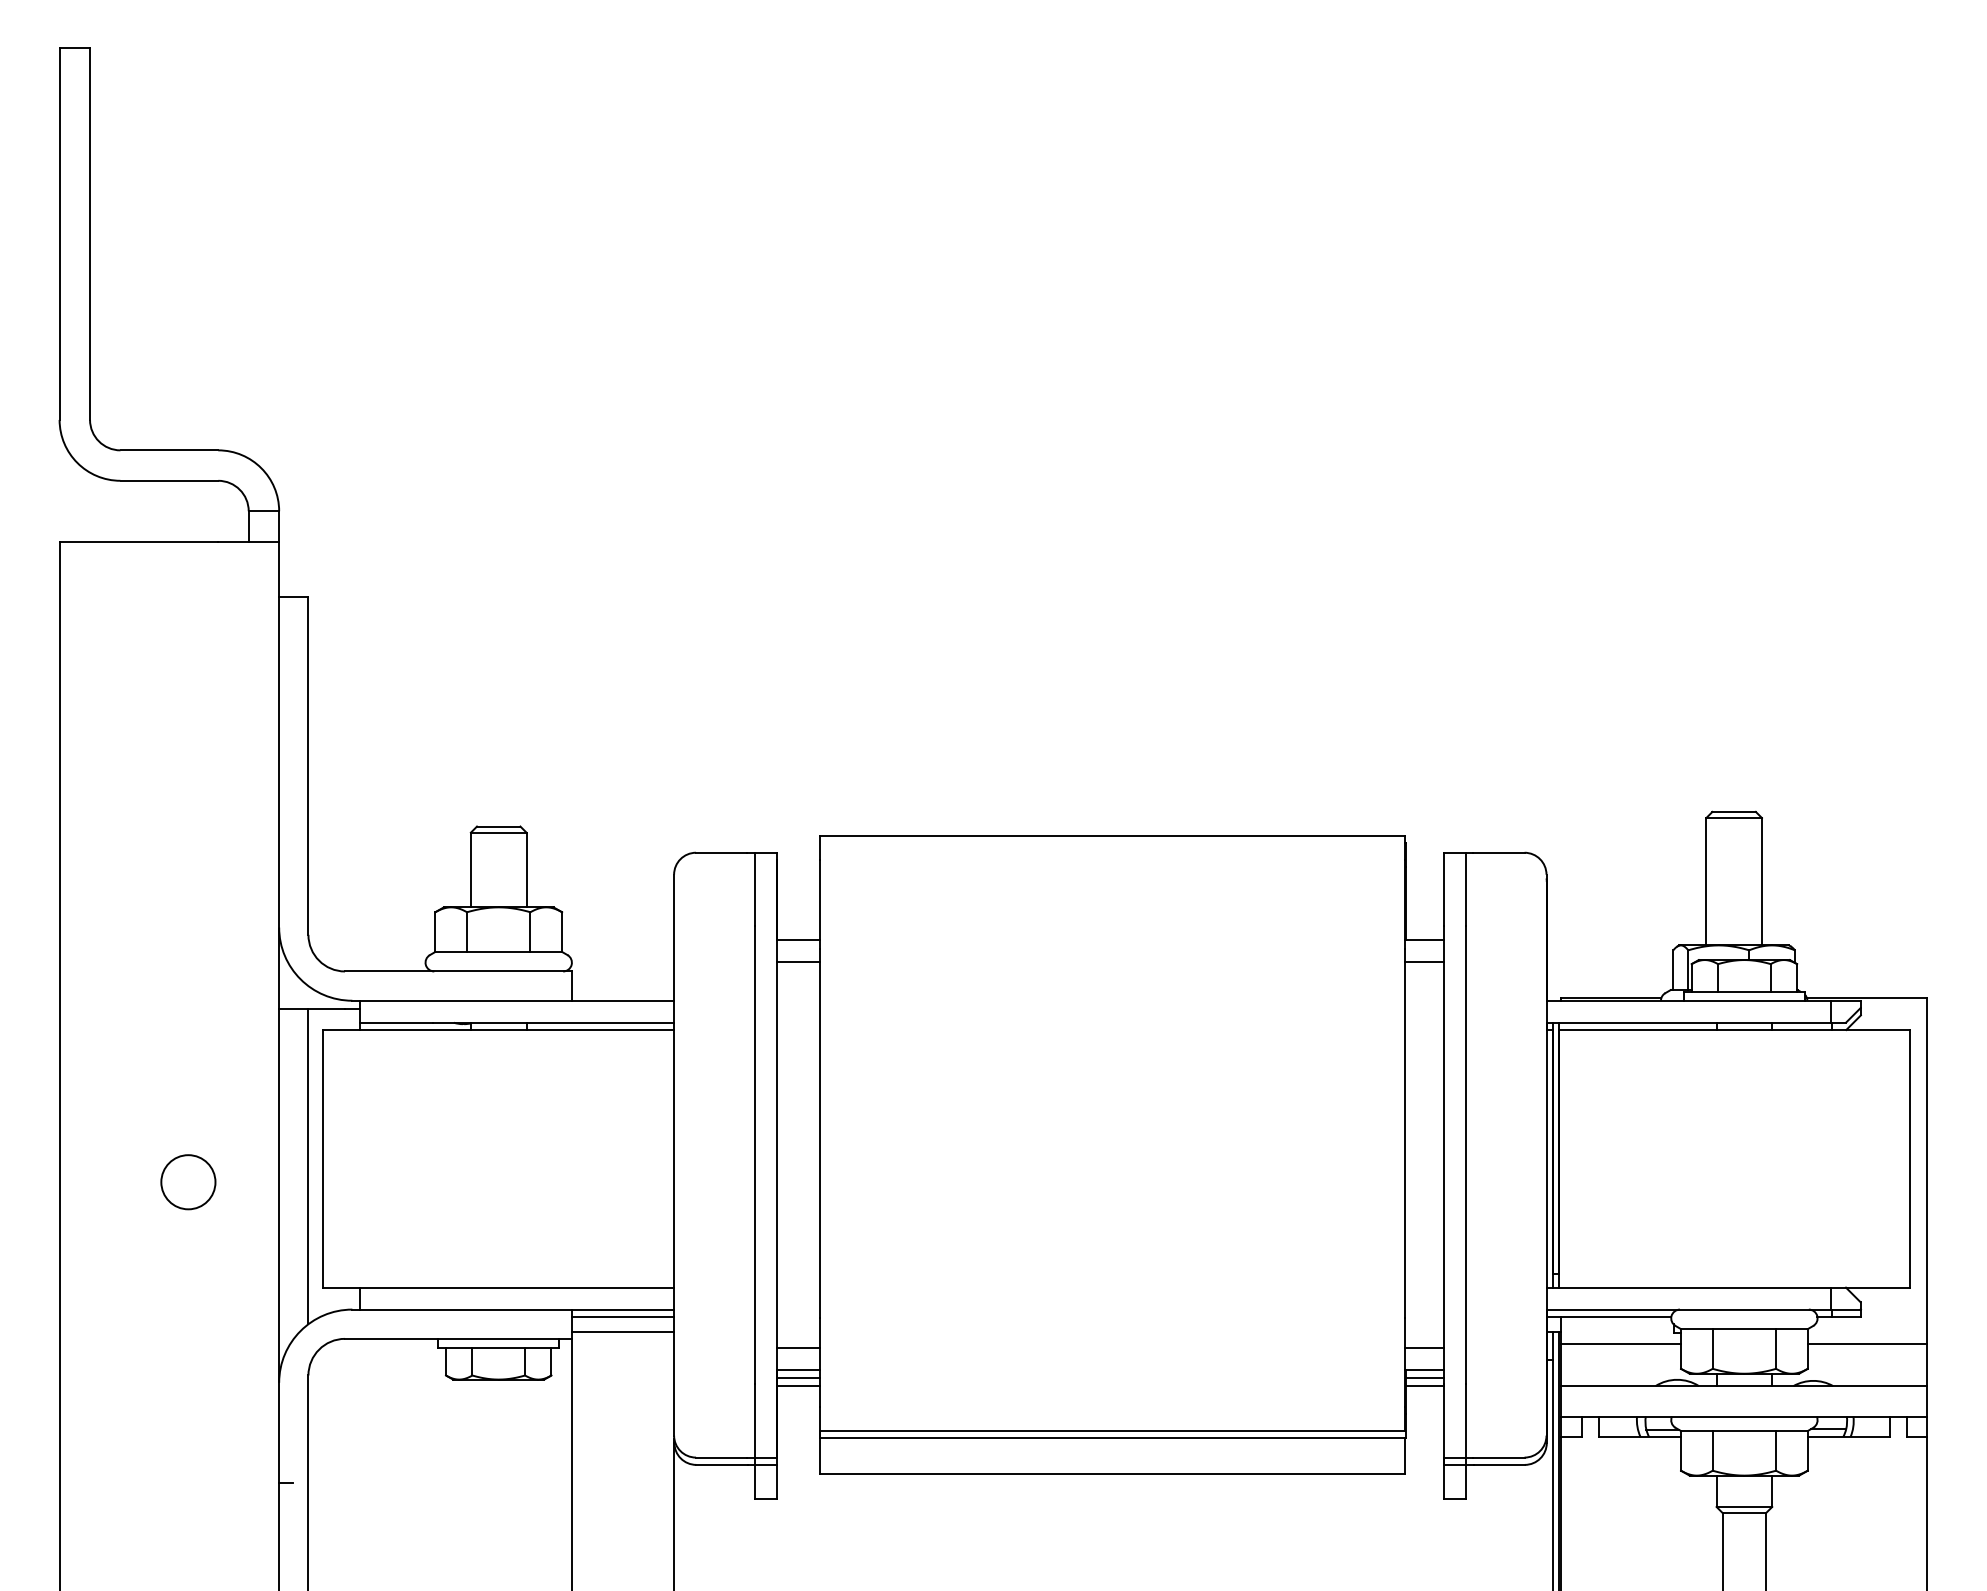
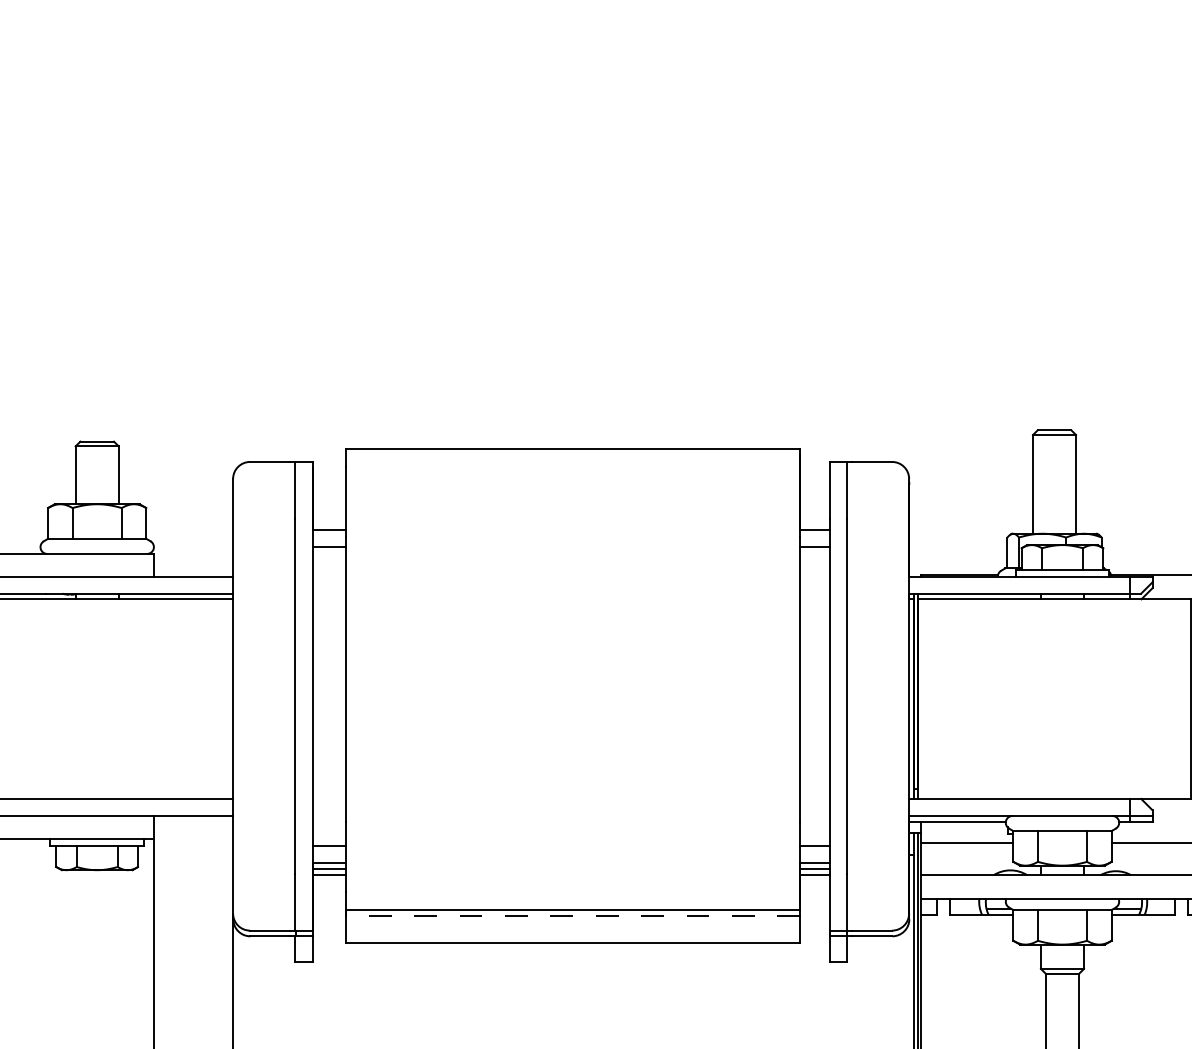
line: (622, 1316) -> (193, 821), removed
line: (622, 1331) -> (193, 832), removed
line: (1112, 1438) -> (572, 915), solid -> dashed

